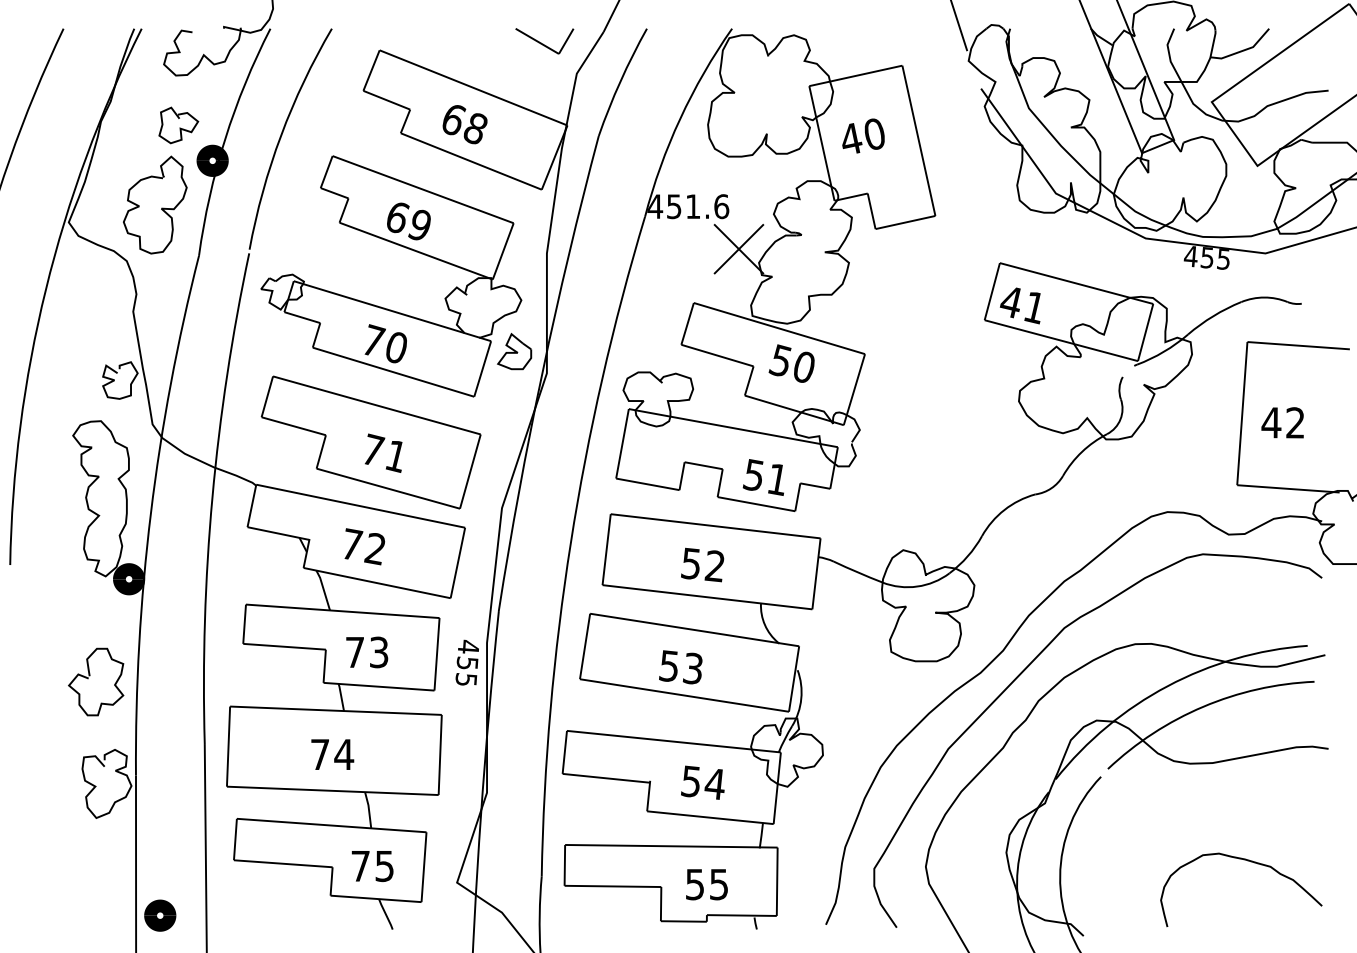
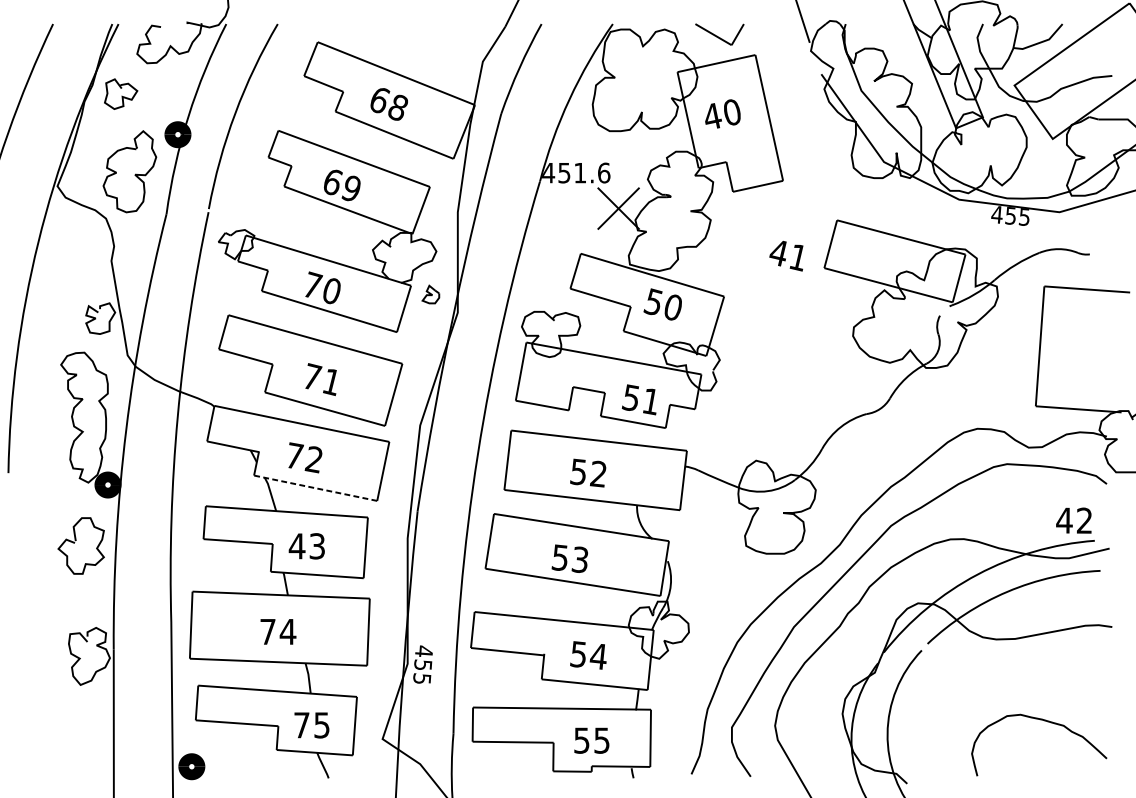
part: (544, 41) -> (719, 34), moved
curve: (179, 127) -> (121, 95), moved
text: (1020, 305) -> (786, 255), moved
part: (514, 351) -> (430, 294), size x0.6
text: (1282, 422) -> (1073, 520), moved
line: (376, 582) -> (315, 487), solid -> dashed
text: (354, 652) -> (296, 546), 73 -> 43
text: (466, 662) -> (422, 664), moved
curve: (88, 679) -> (74, 543), moved
part: (160, 915) -> (192, 766), moved

